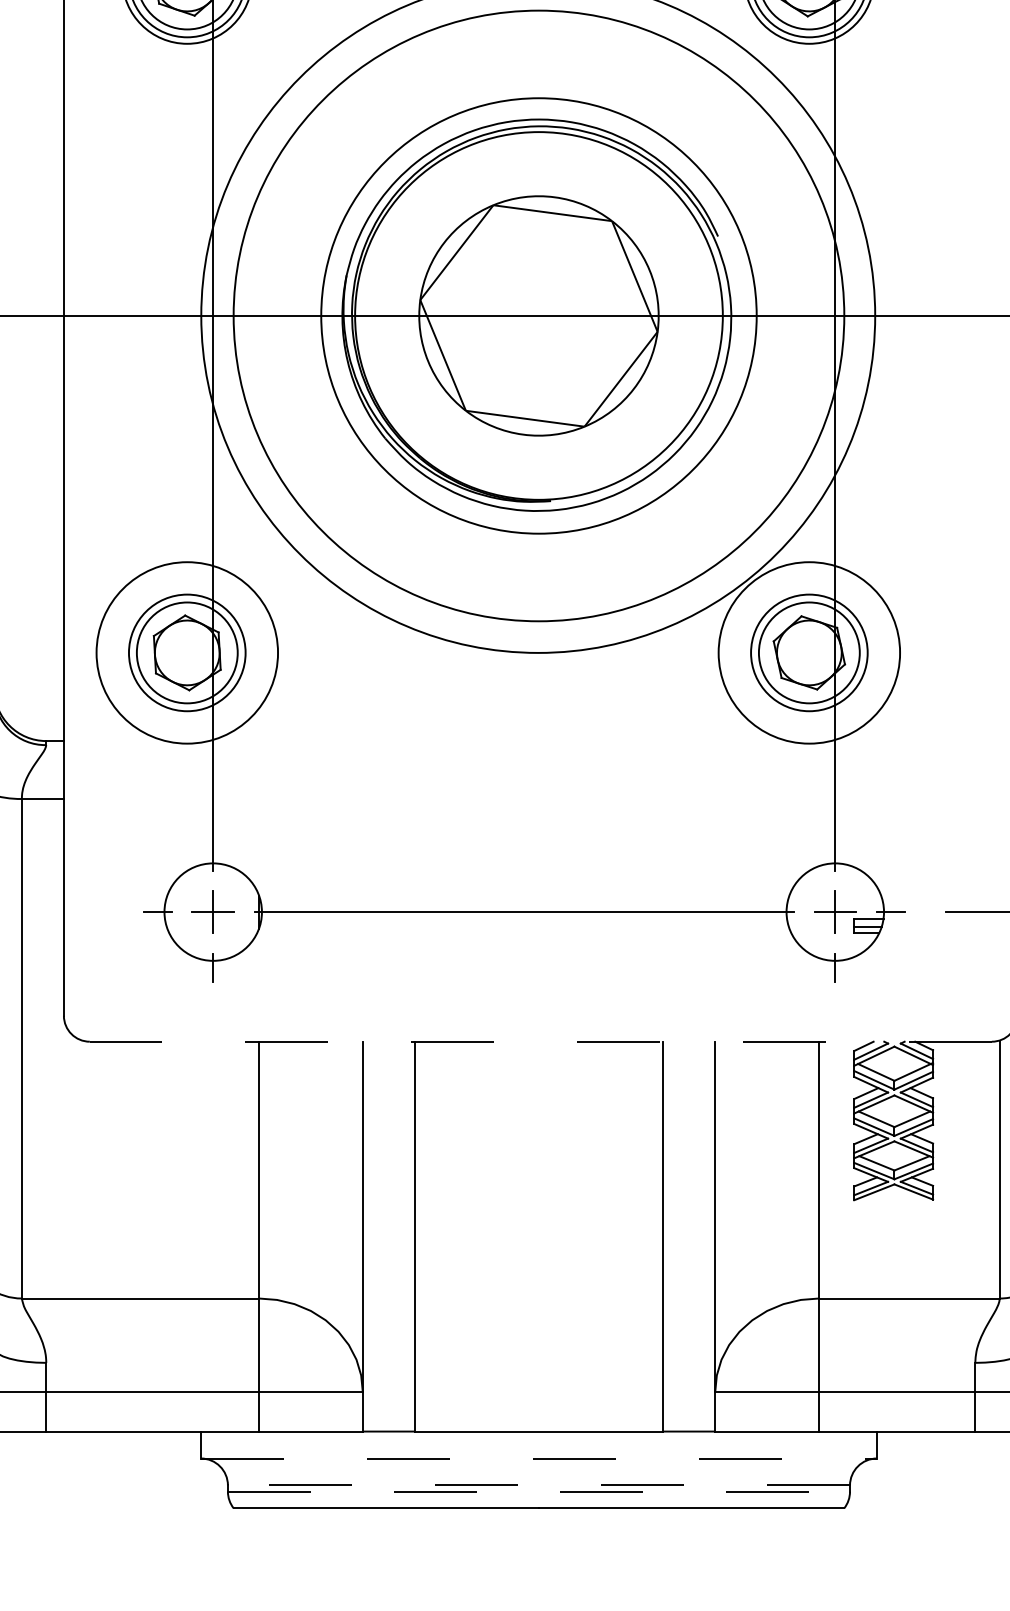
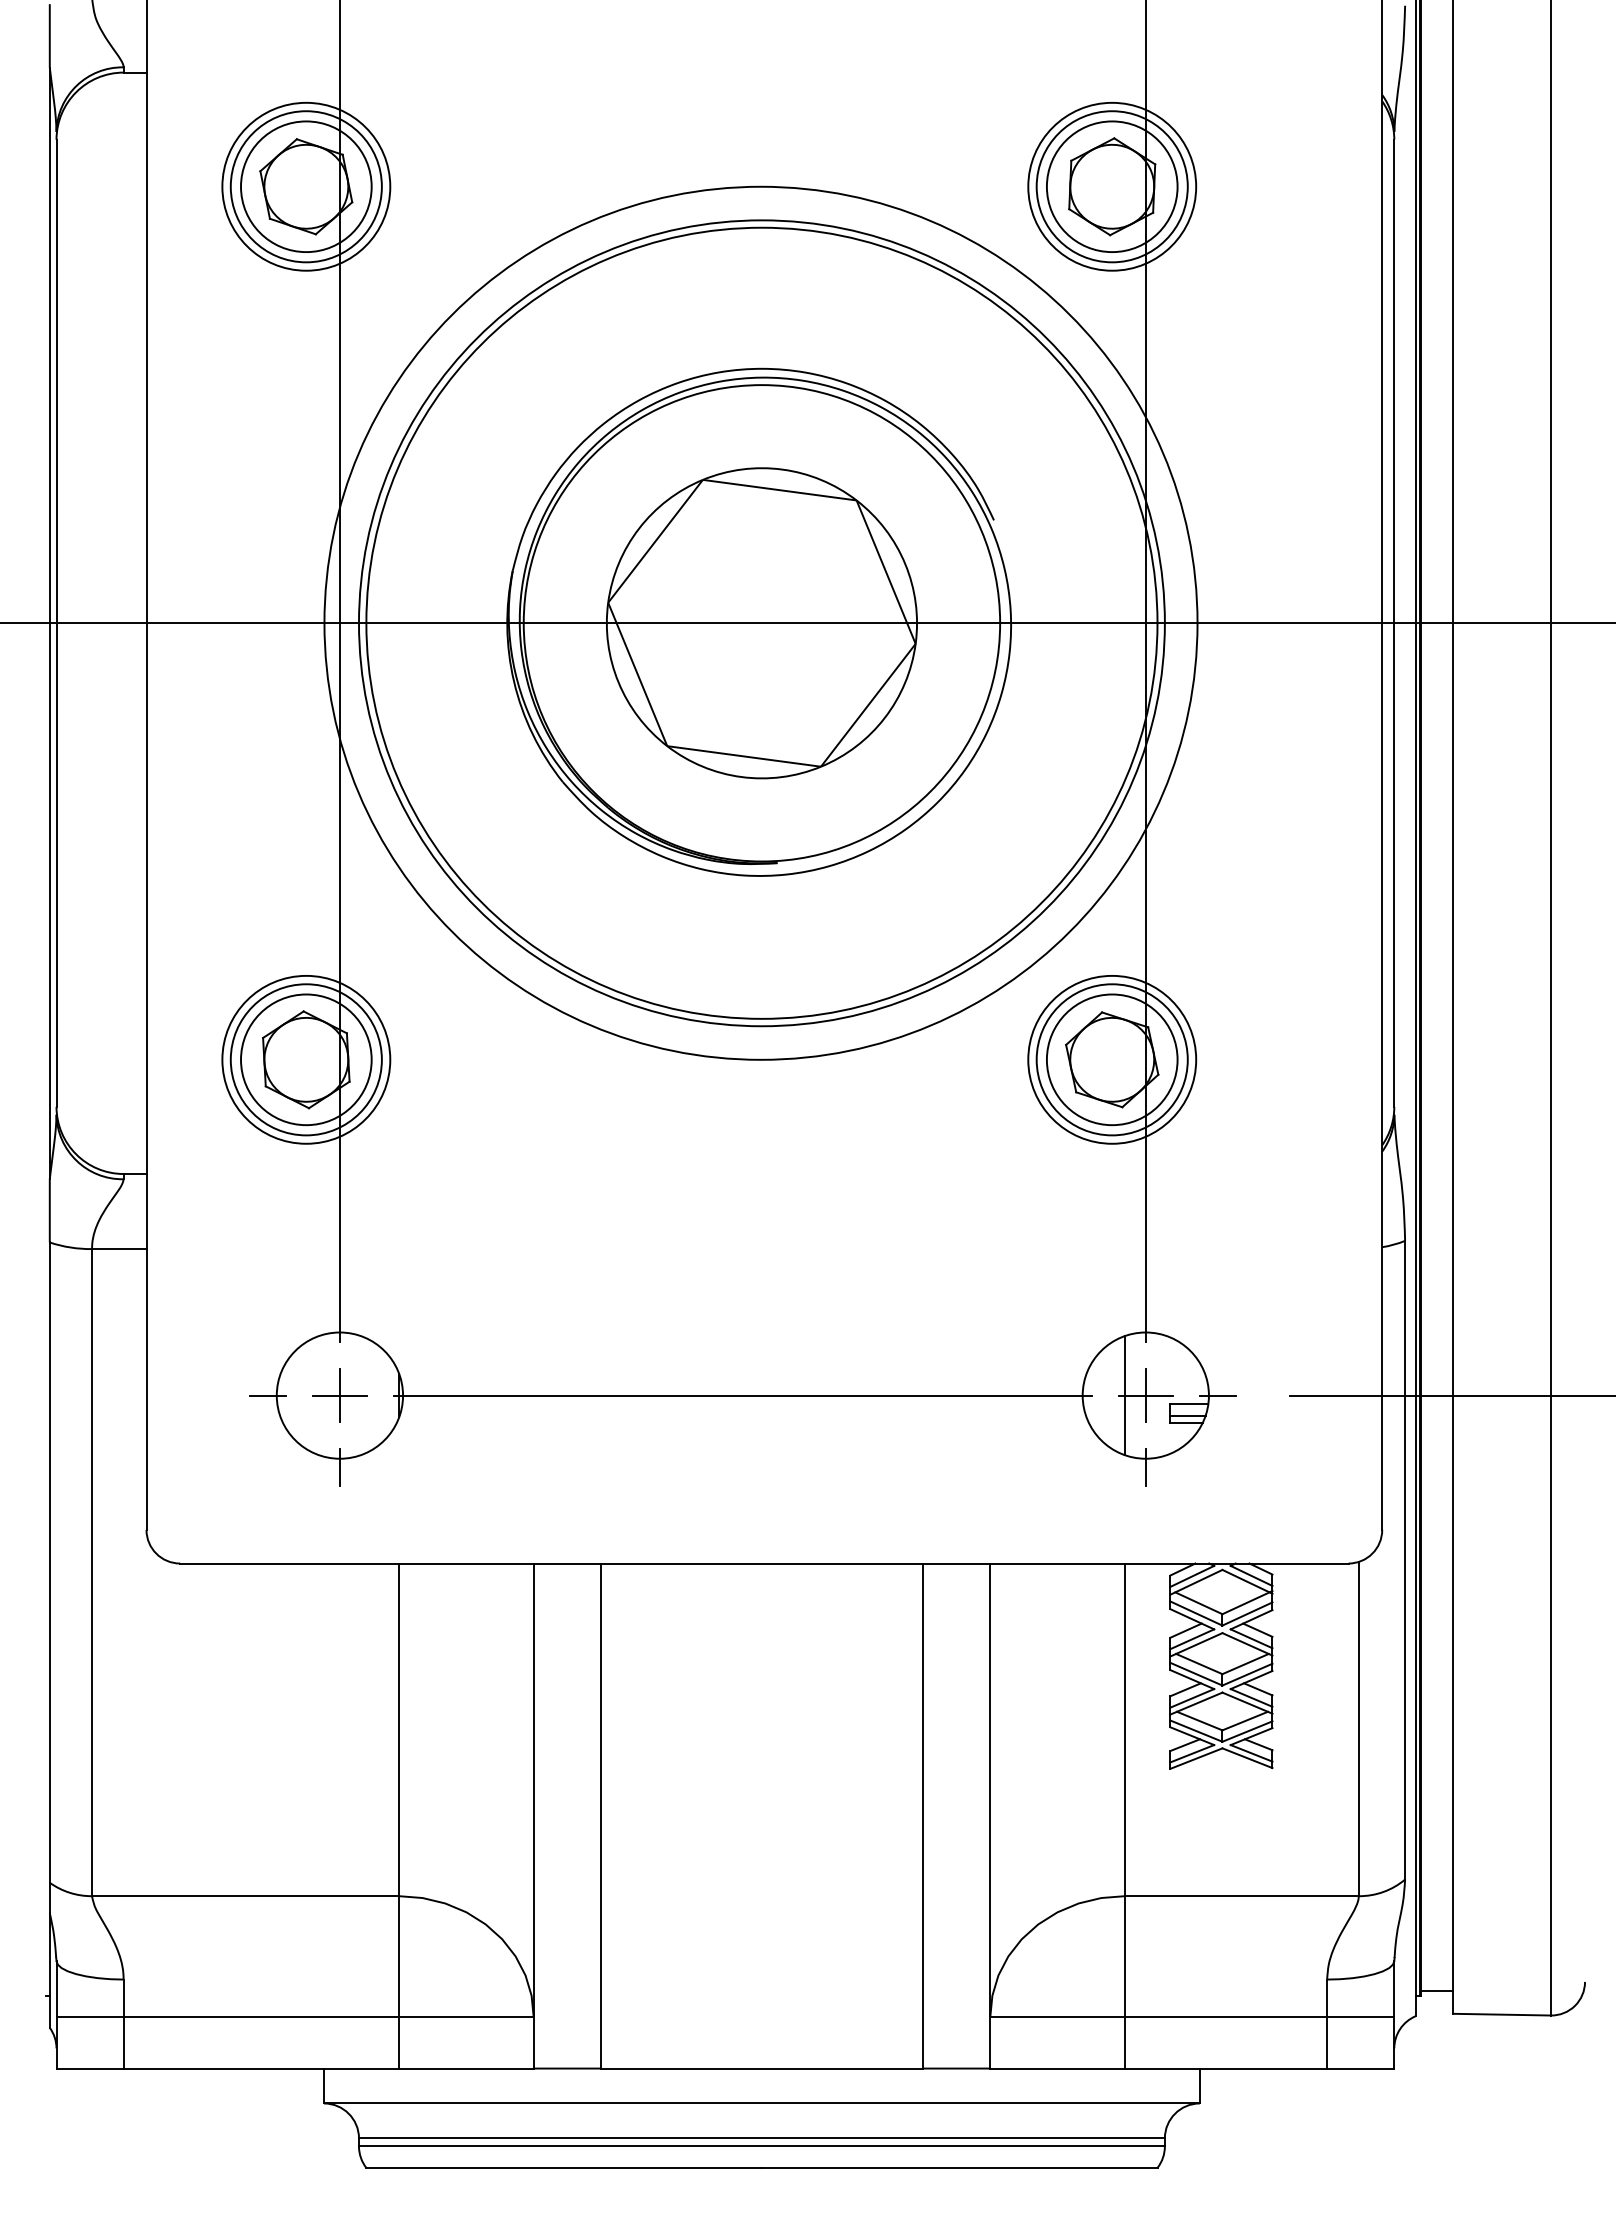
circle: (538, 316) -> (761, 623), size x1.43
circle: (187, 652) -> (306, 1059), size x0.71
circle: (809, 652) -> (1112, 1059), size x0.71
line: (818, 912) -> (1124, 1395), added
line: (540, 1041) -> (763, 1563), dashed -> solid
line: (538, 1458) -> (761, 2103), dashed -> solid
line: (538, 1485) -> (761, 2138), dashed -> solid
line: (538, 1491) -> (761, 2146), dashed -> solid

